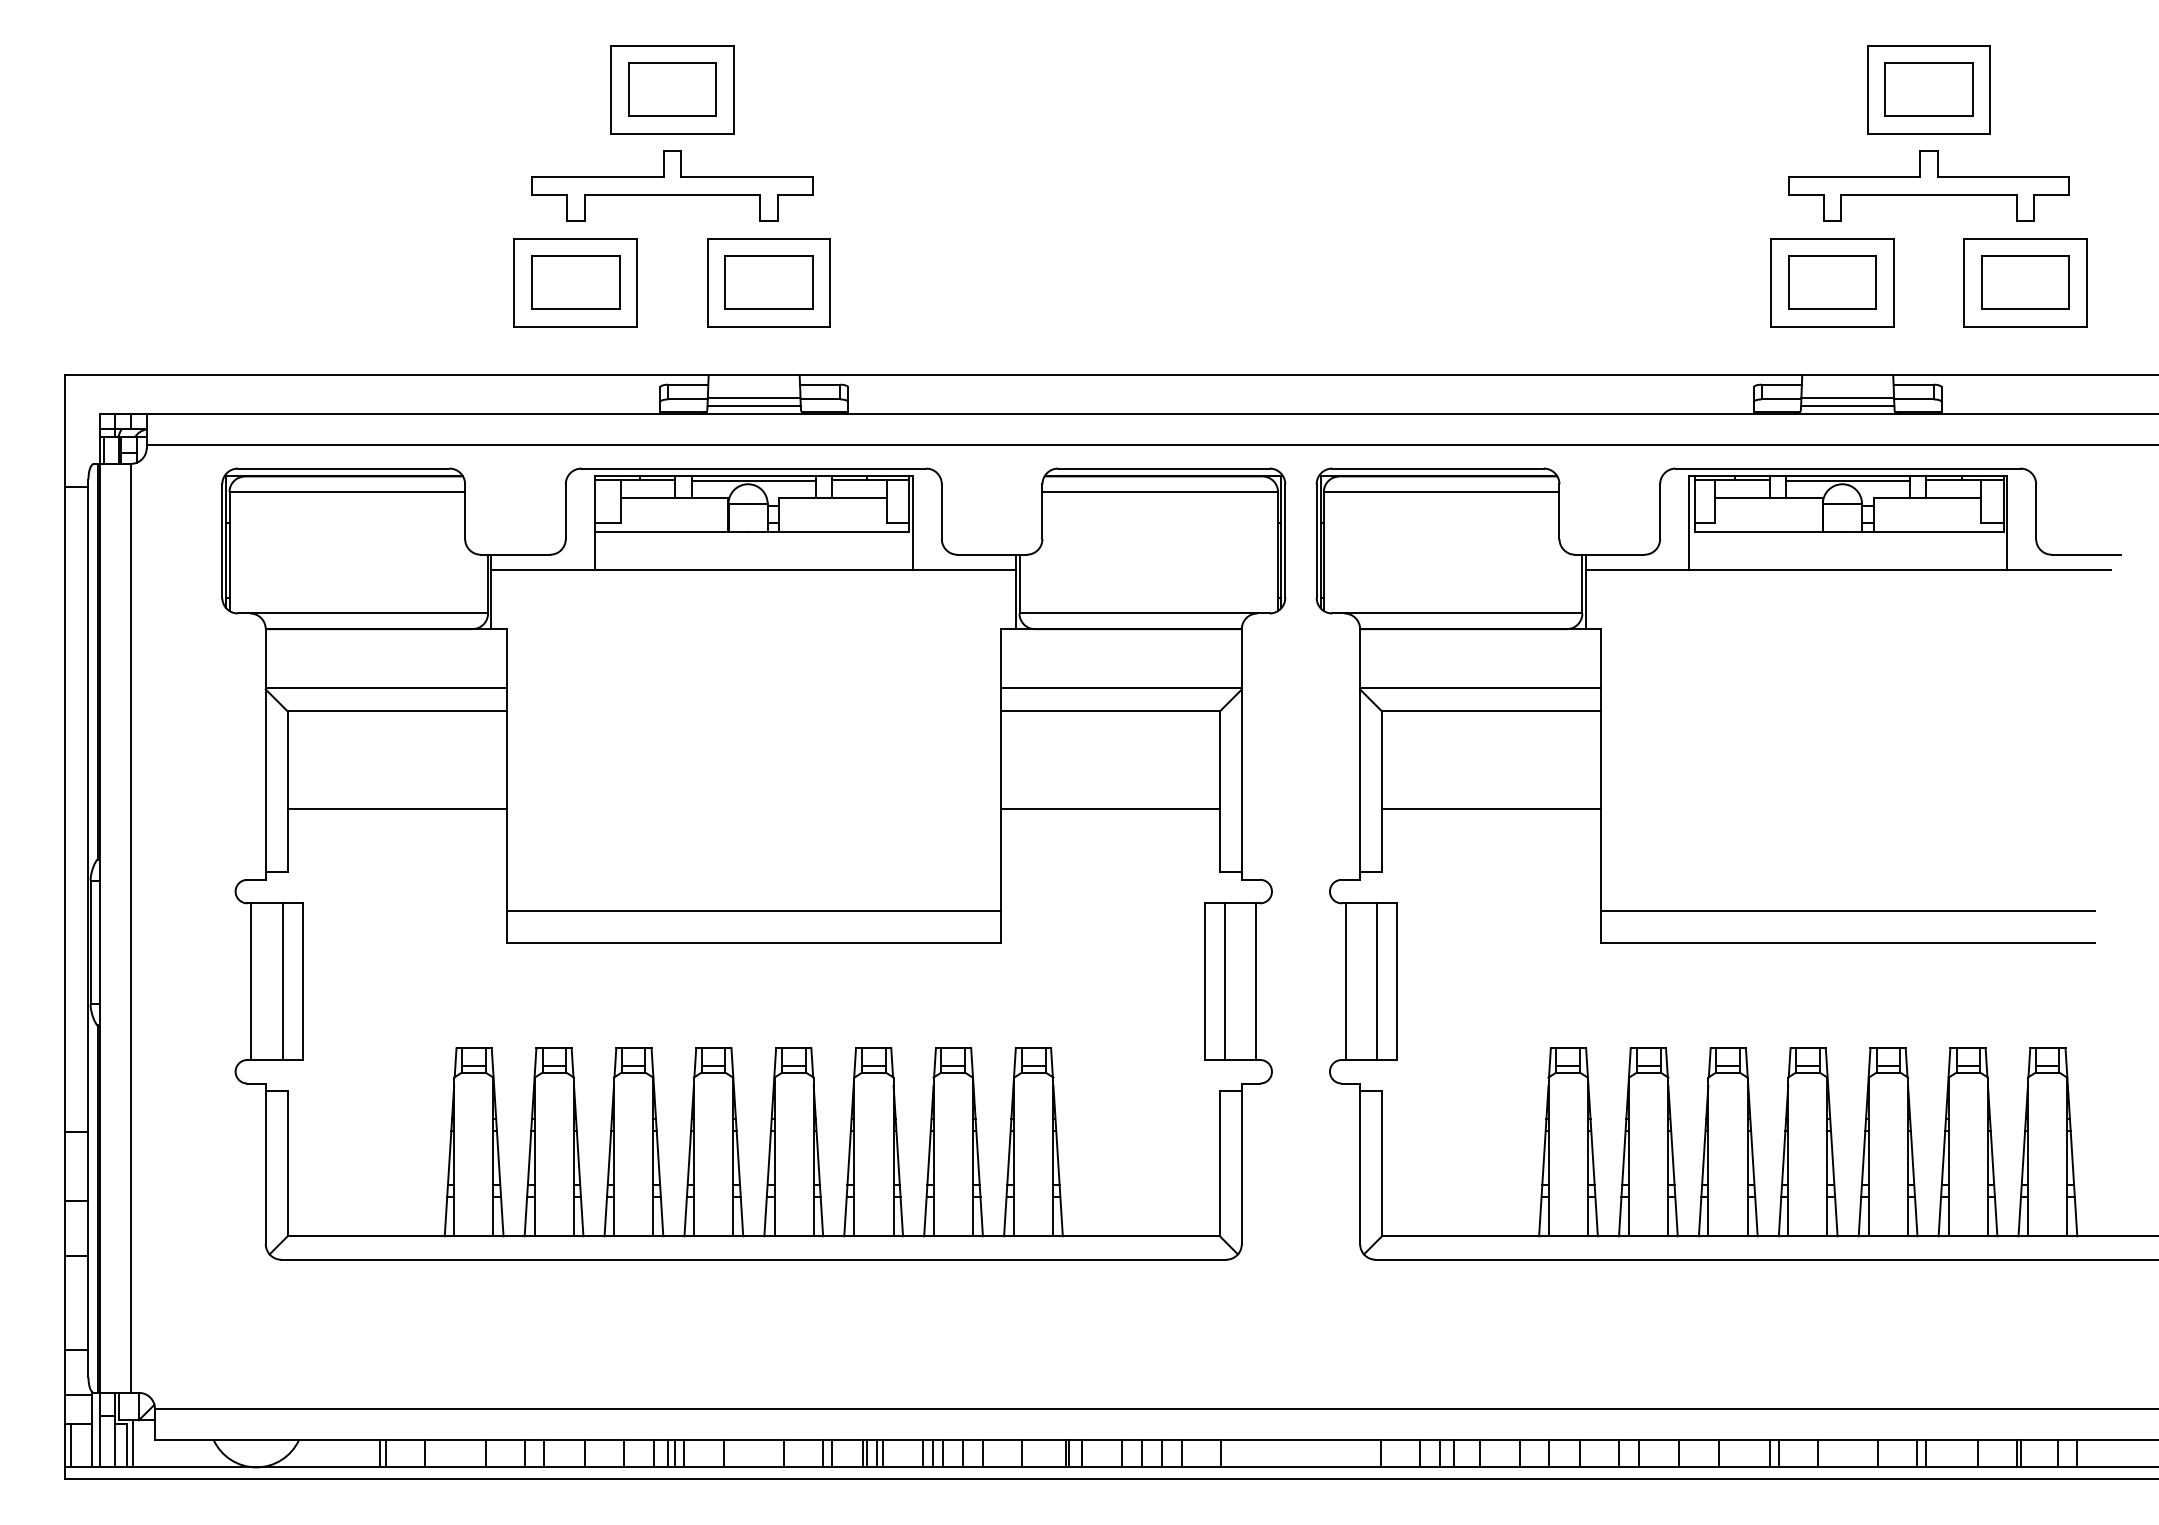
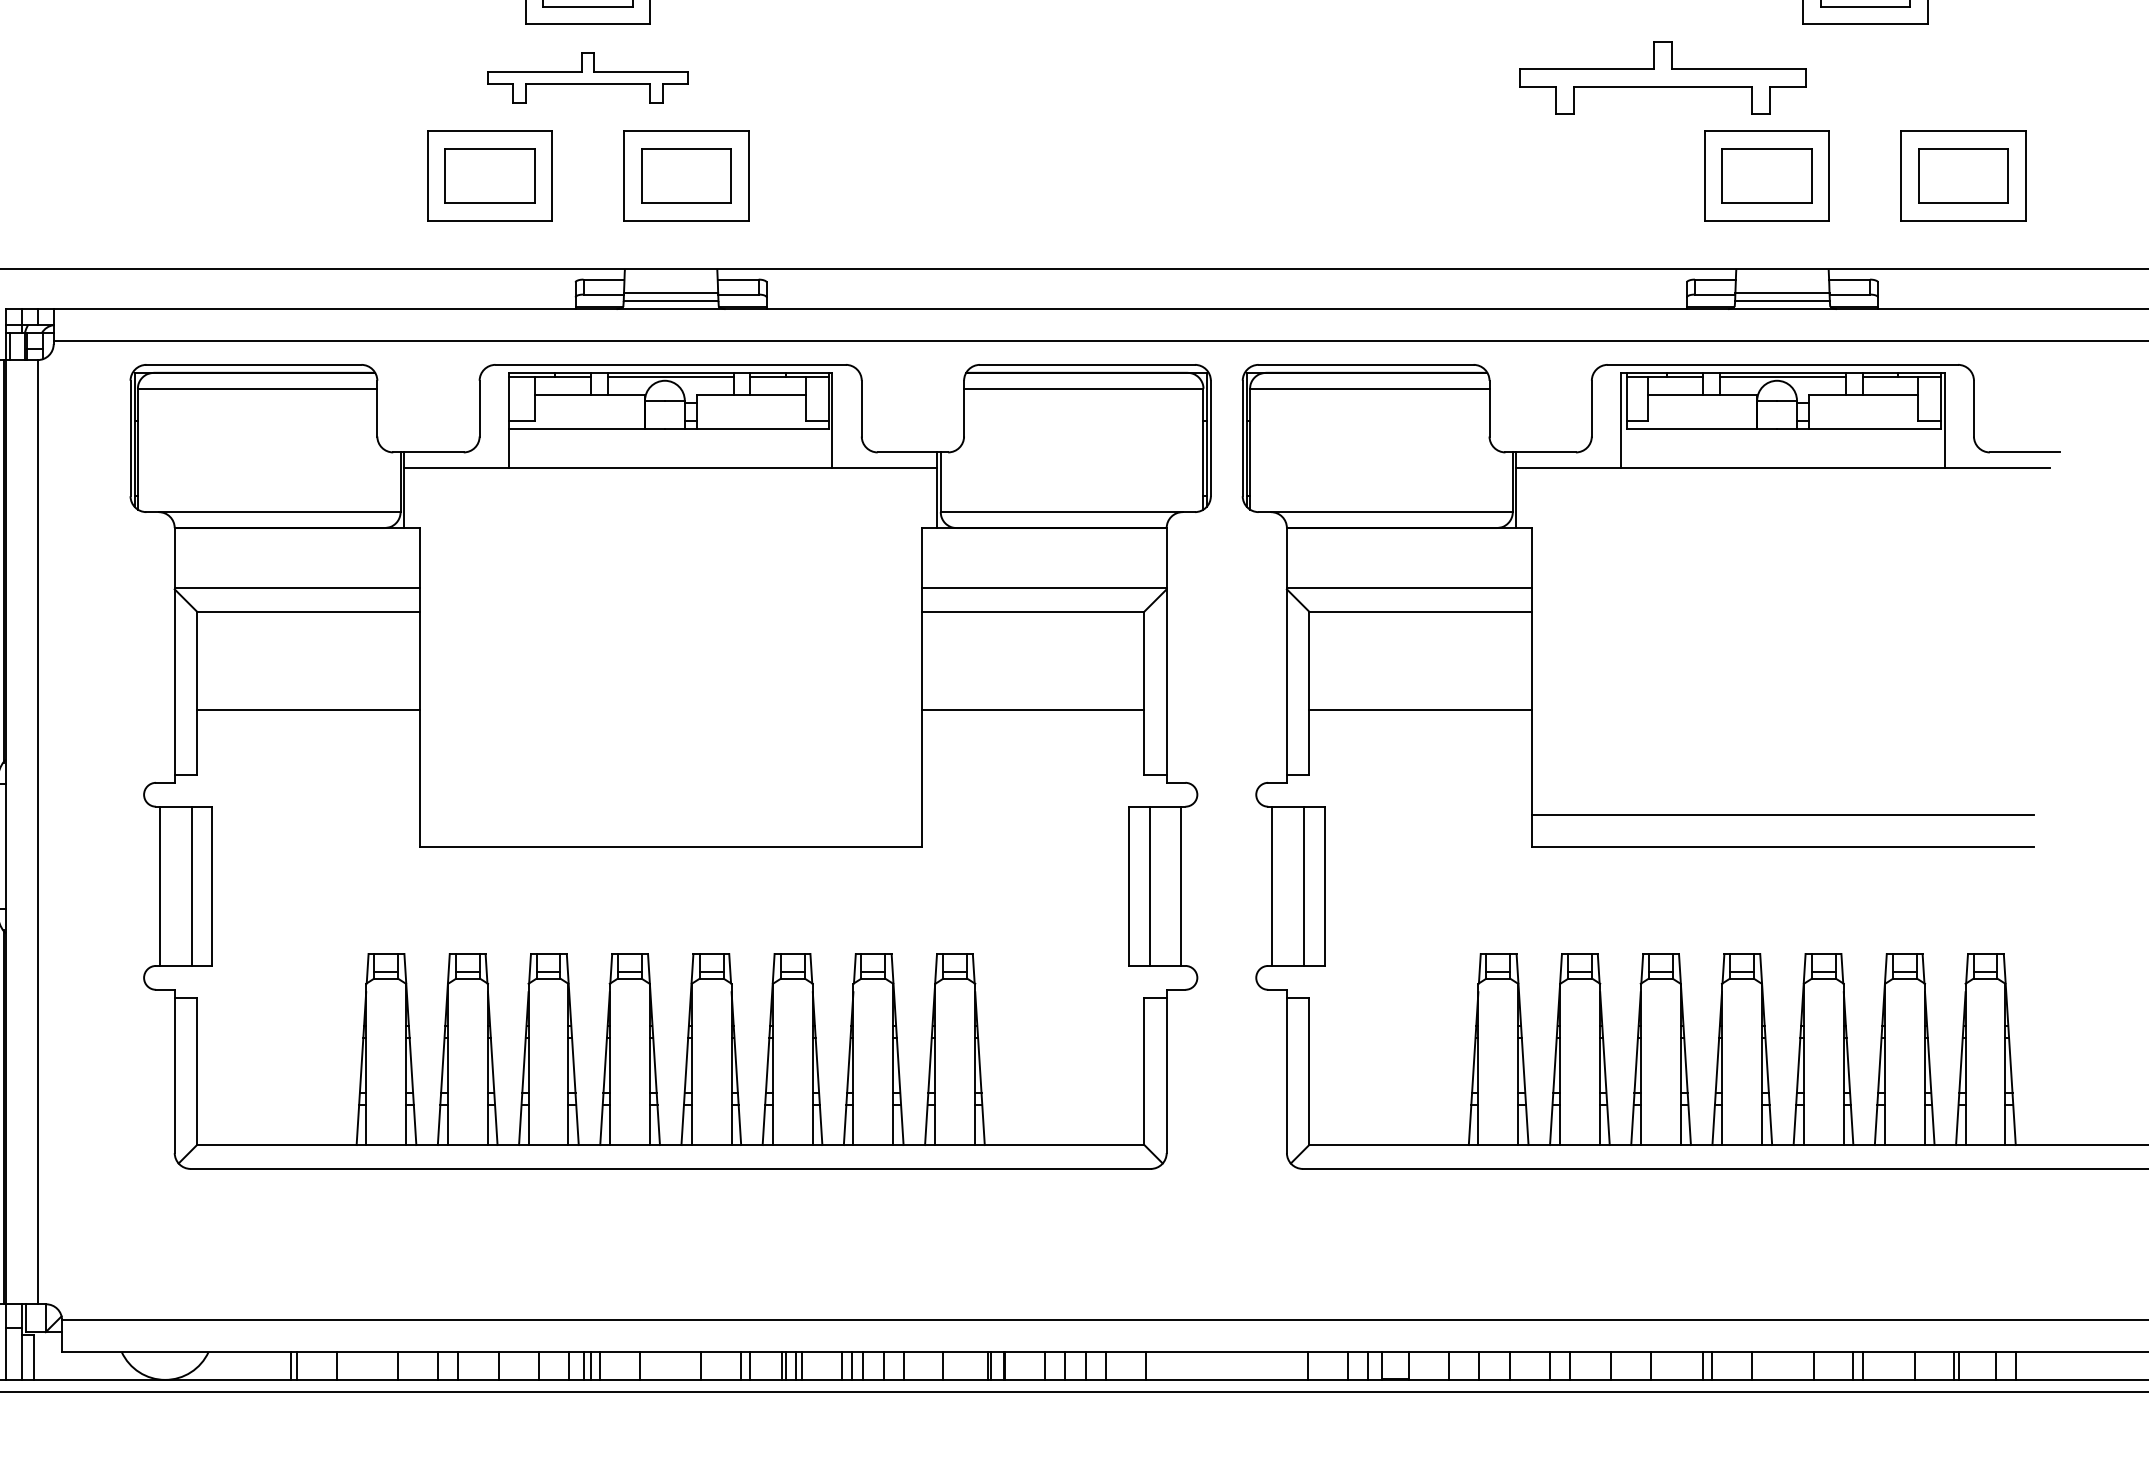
part: (672, 185) -> (588, 77), size x0.7
part: (1928, 185) -> (1662, 77), moved
line: (753, 911) -> (670, 815), removed
line: (133, 1443) -> (40, 1355), removed

